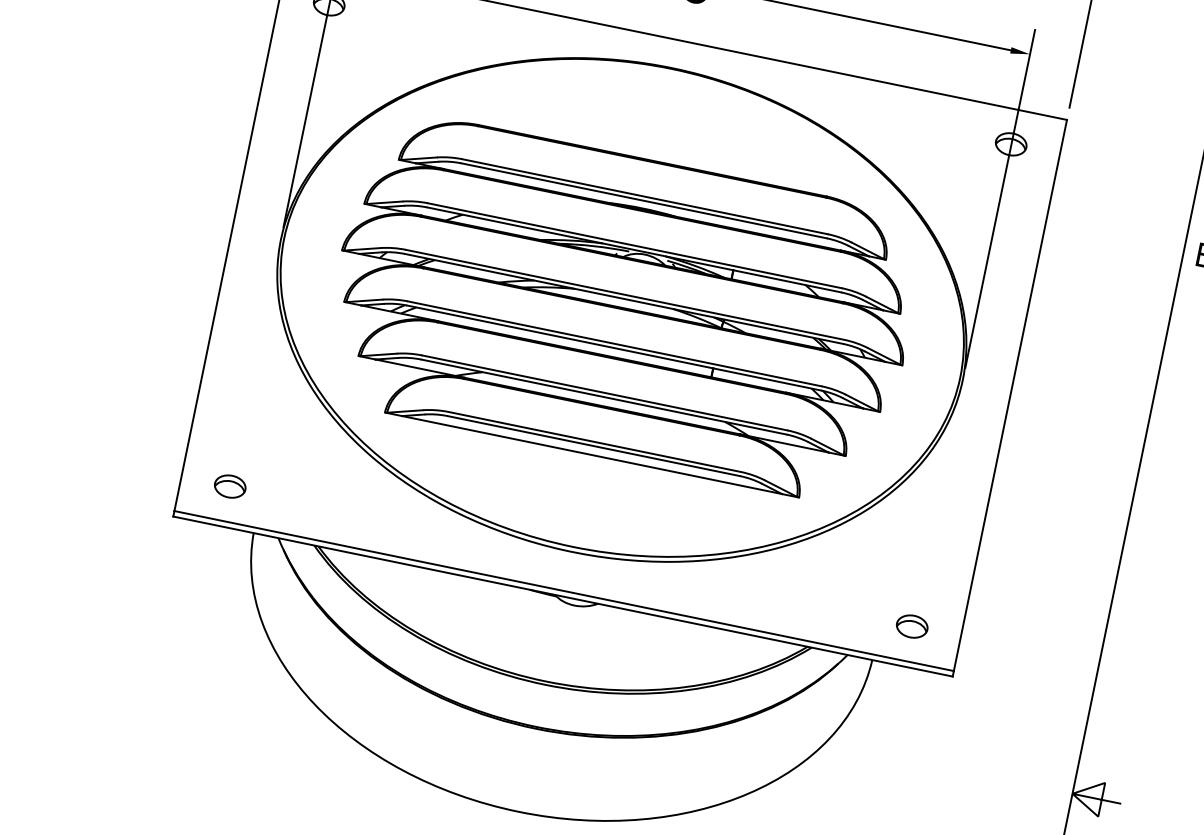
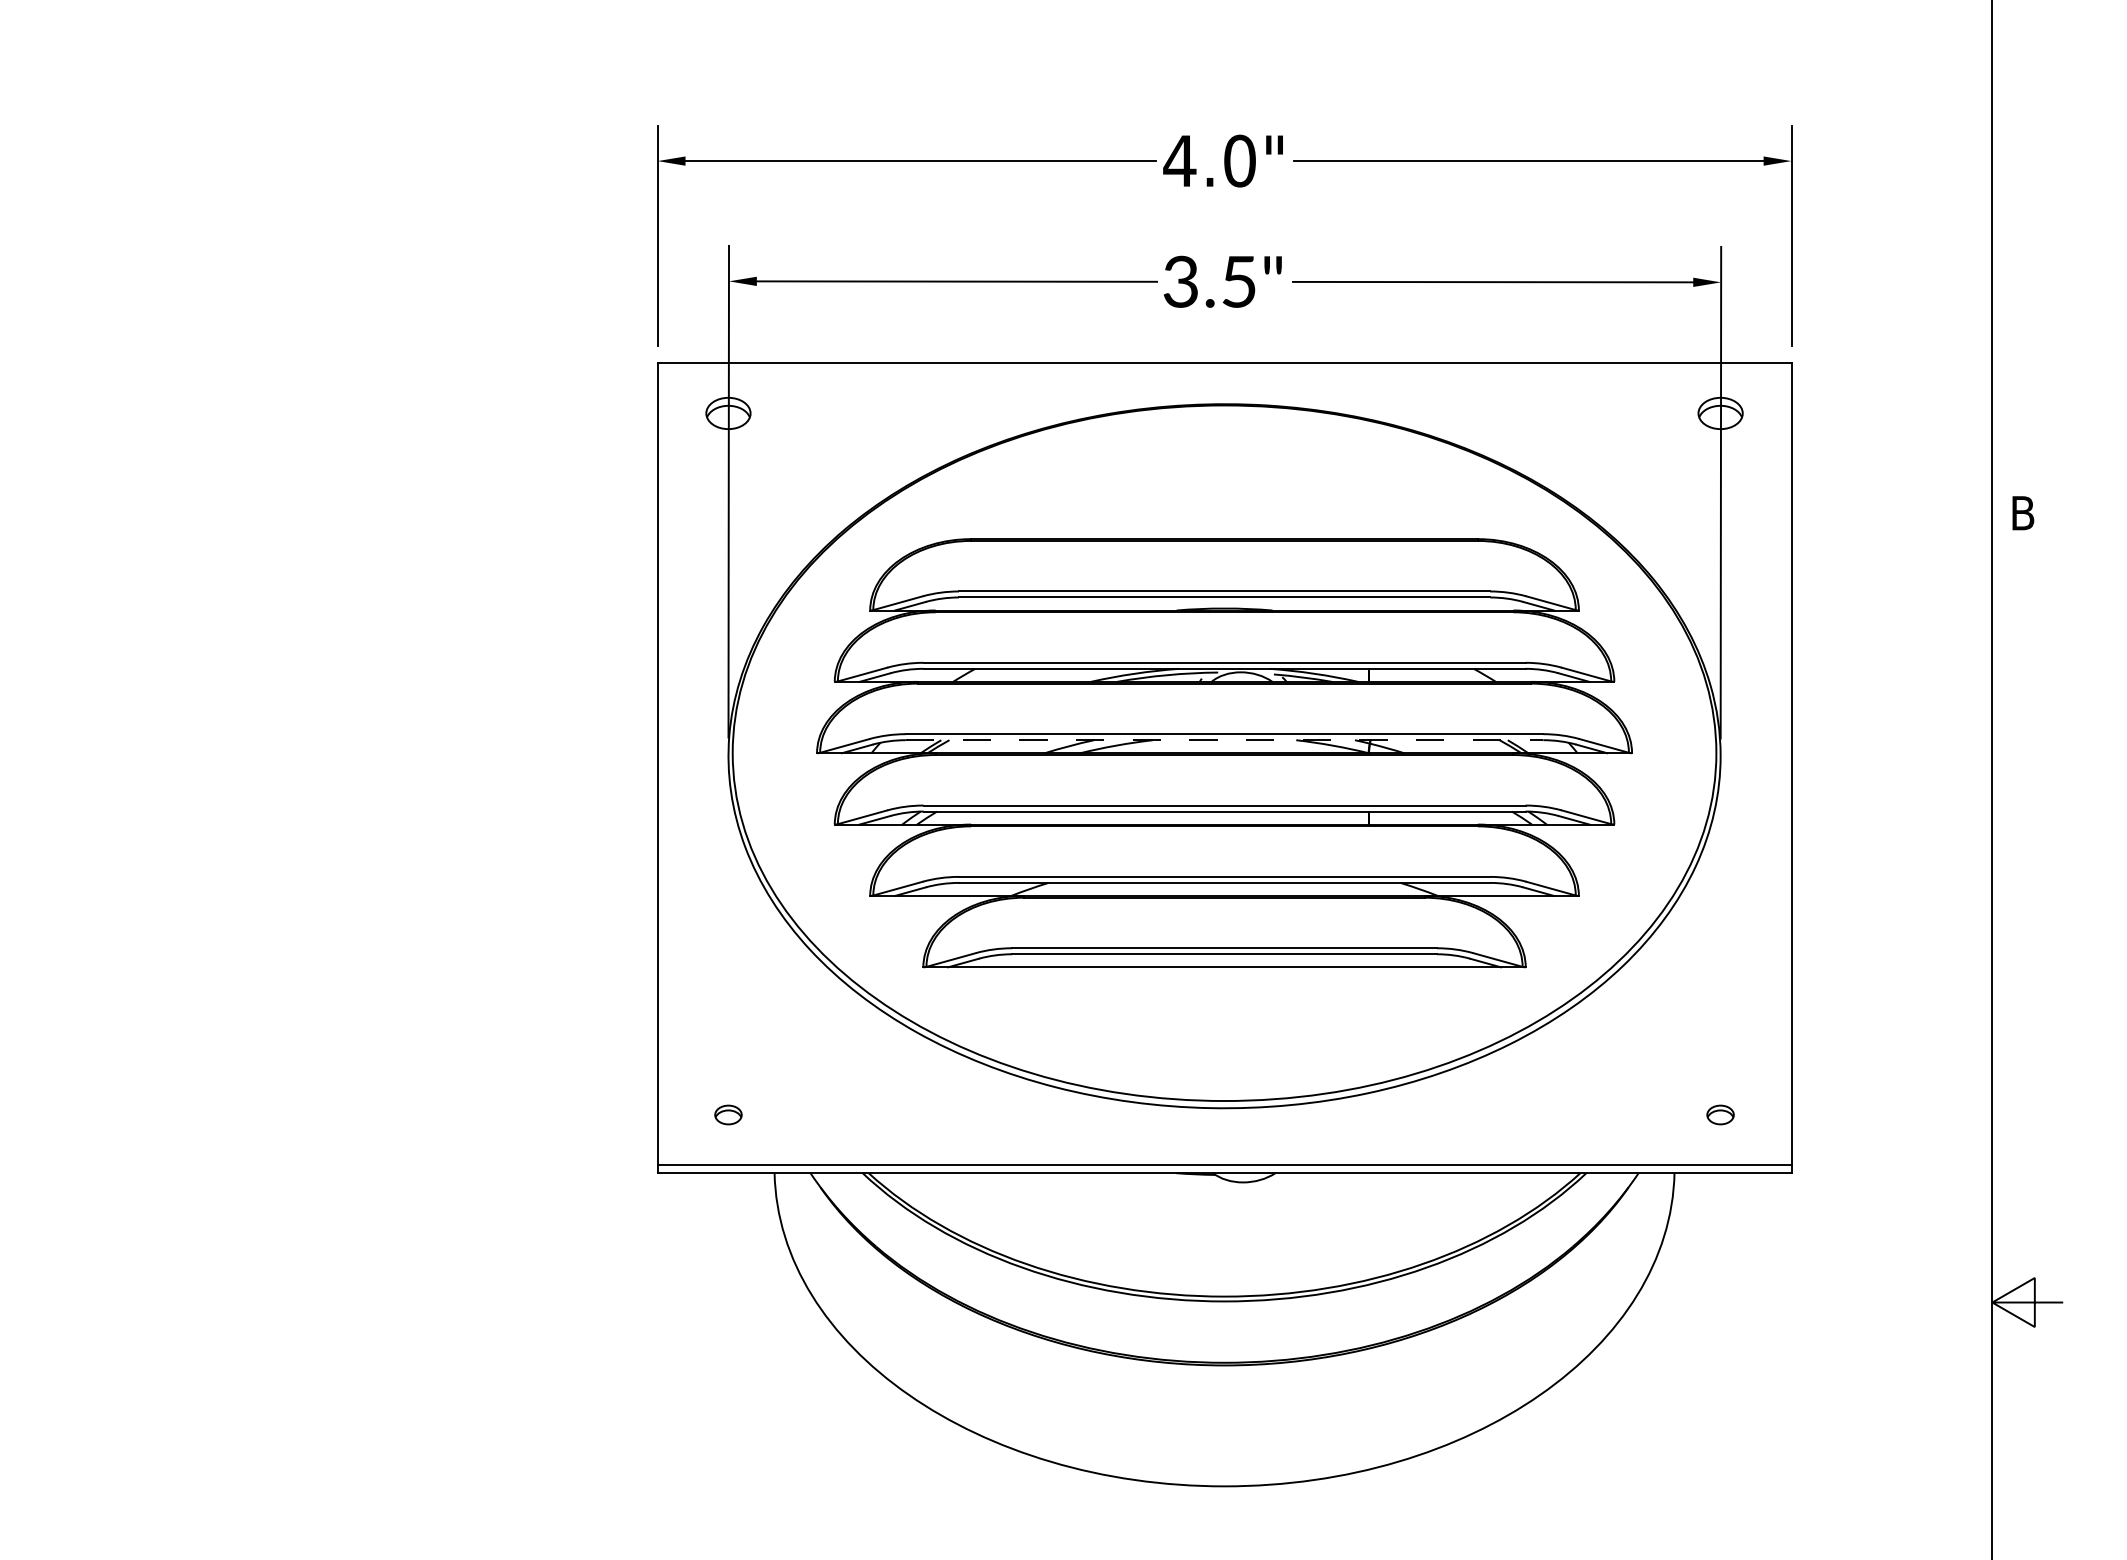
line: (624, 299) -> (1224, 740), solid -> dashed
part: (230, 486) -> (728, 1114), size x0.6
part: (912, 626) -> (1720, 1114), size x0.6

